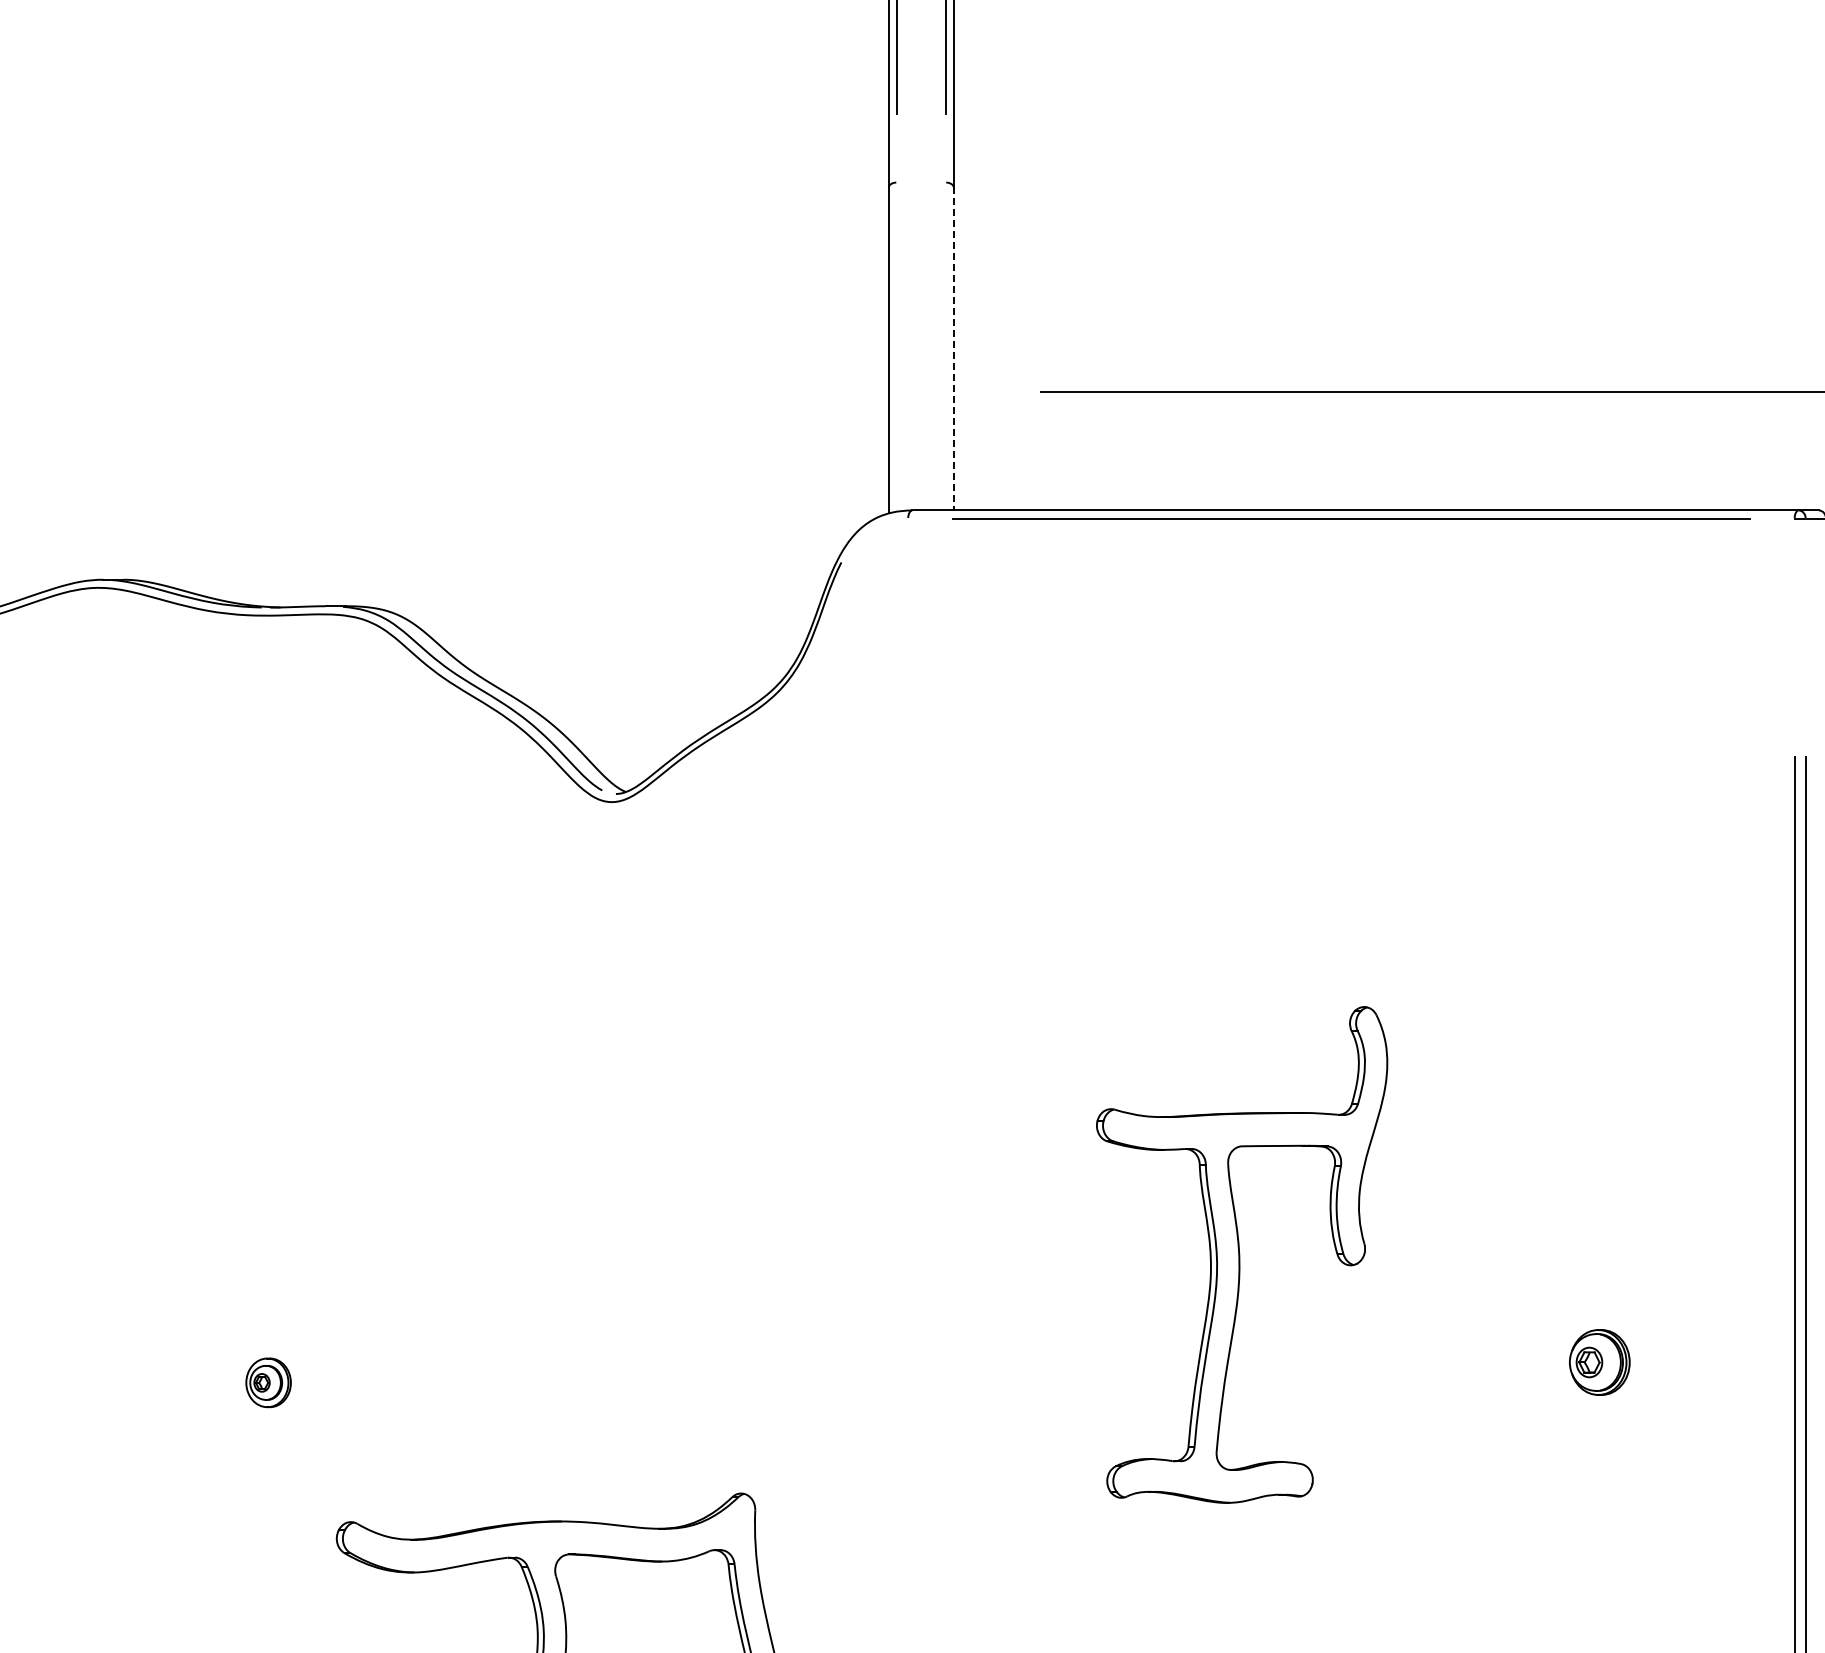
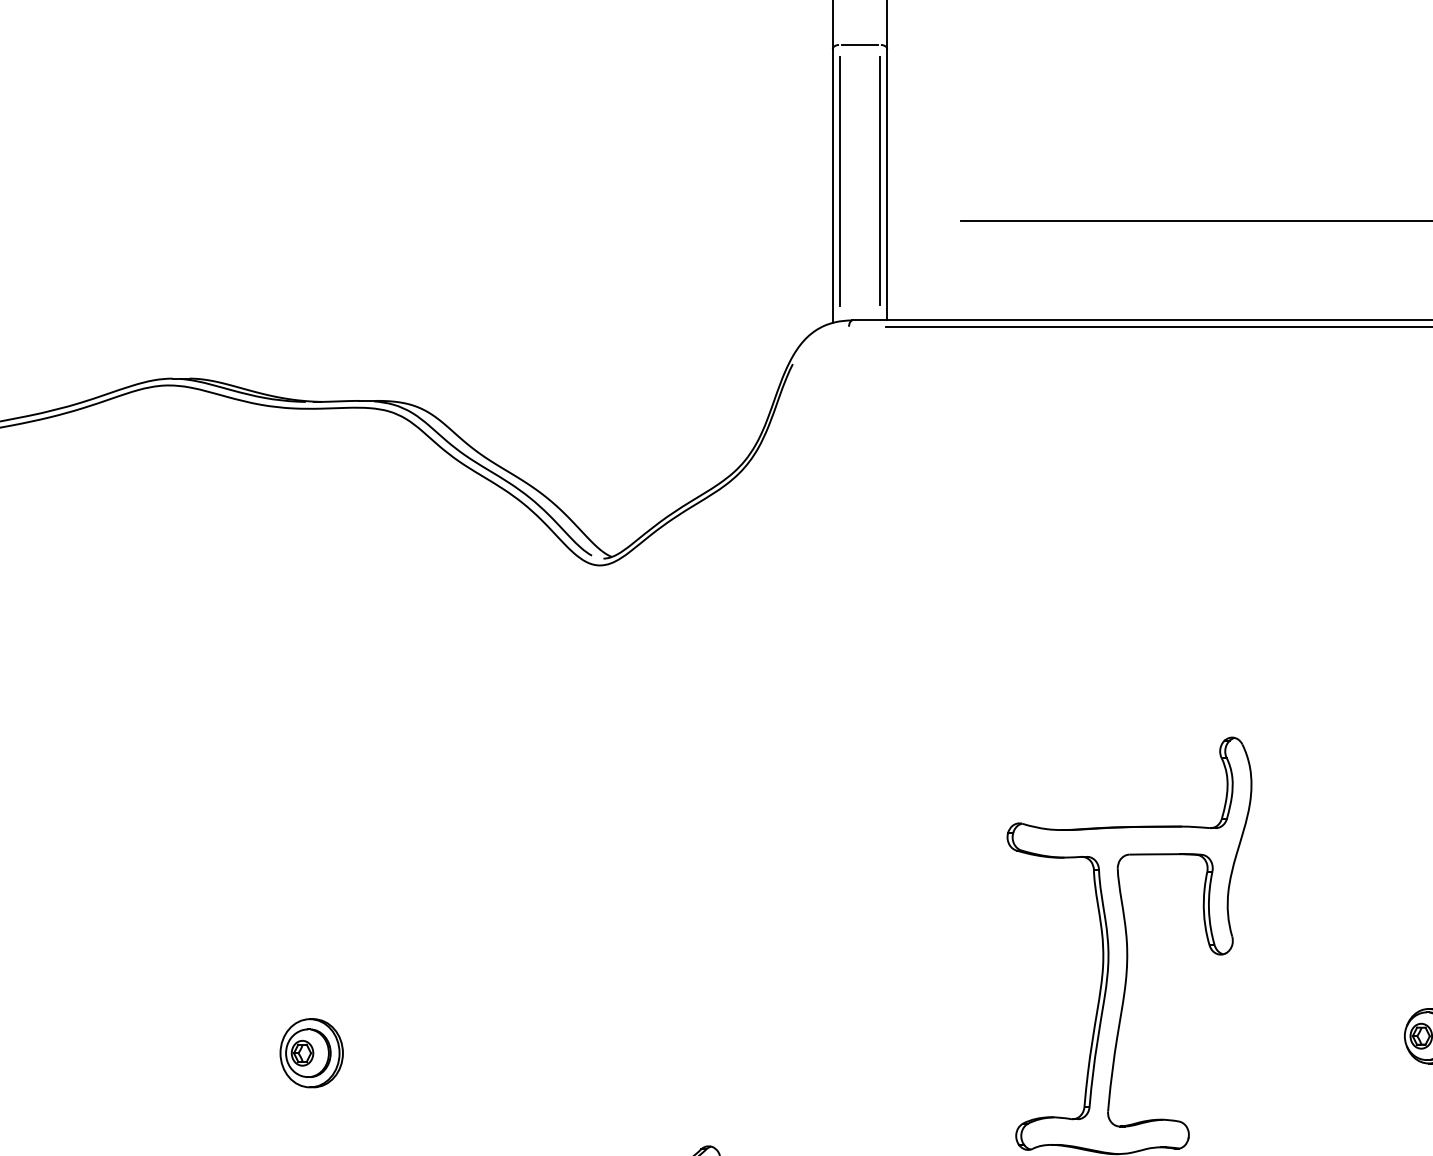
line: (921, 182) -> (860, 44), added
line: (945, 344) -> (880, 181), added
line: (896, 345) -> (839, 181), added
line: (953, 349) -> (887, 185), dashed -> solid
part: (268, 1382) -> (311, 1053), size x1.67

